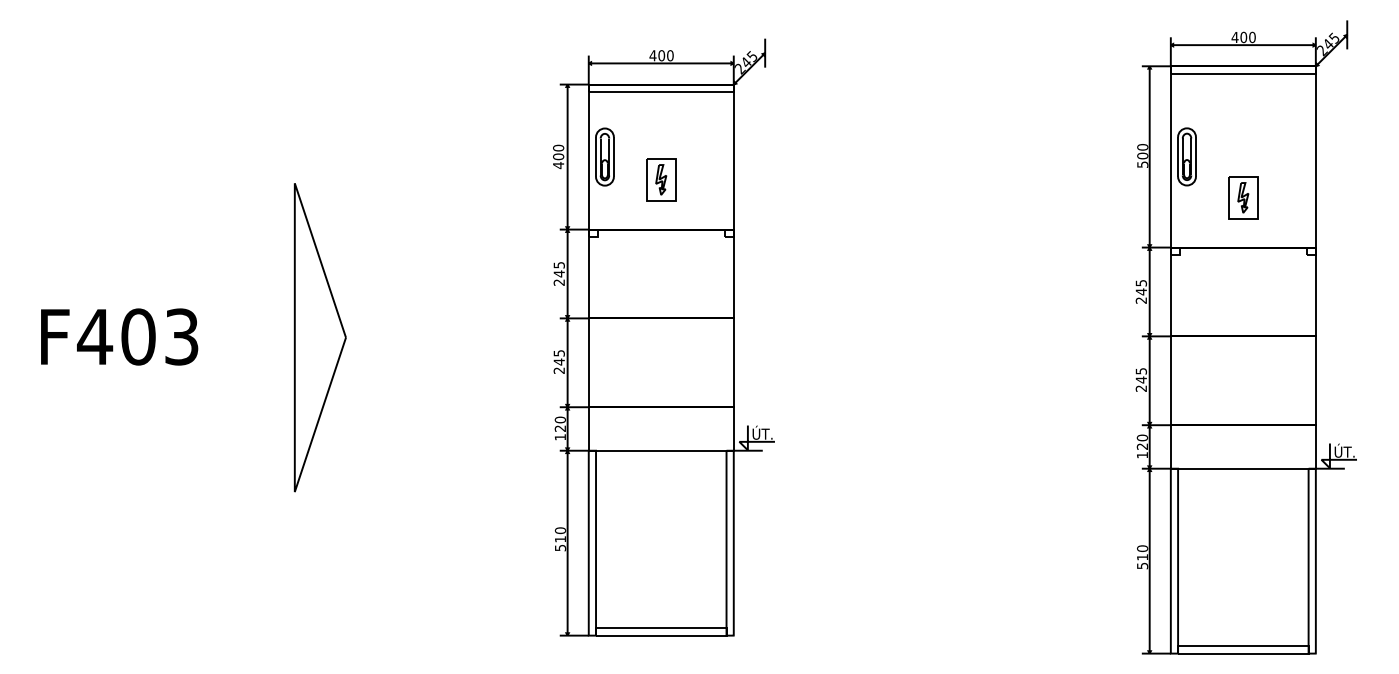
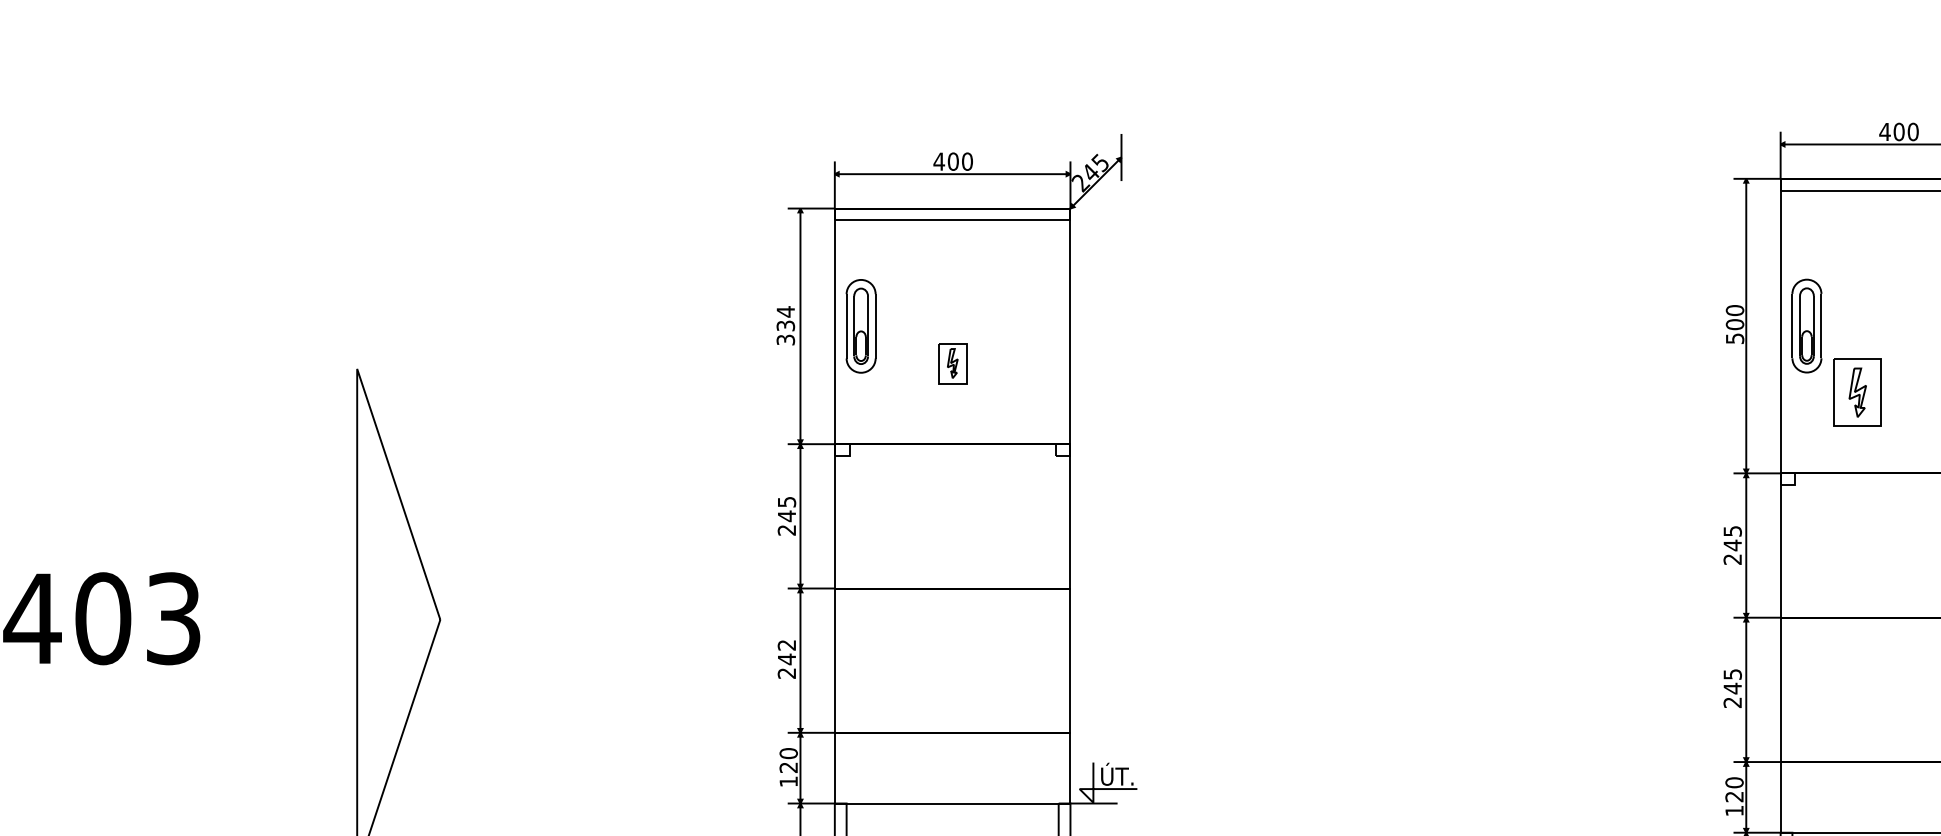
text: (558, 156) -> (785, 325), 400 -> 334
part: (661, 179) -> (953, 362), size x0.6
part: (1243, 197) -> (1858, 392), moved
text: (558, 353) -> (785, 645), 245 -> 242

